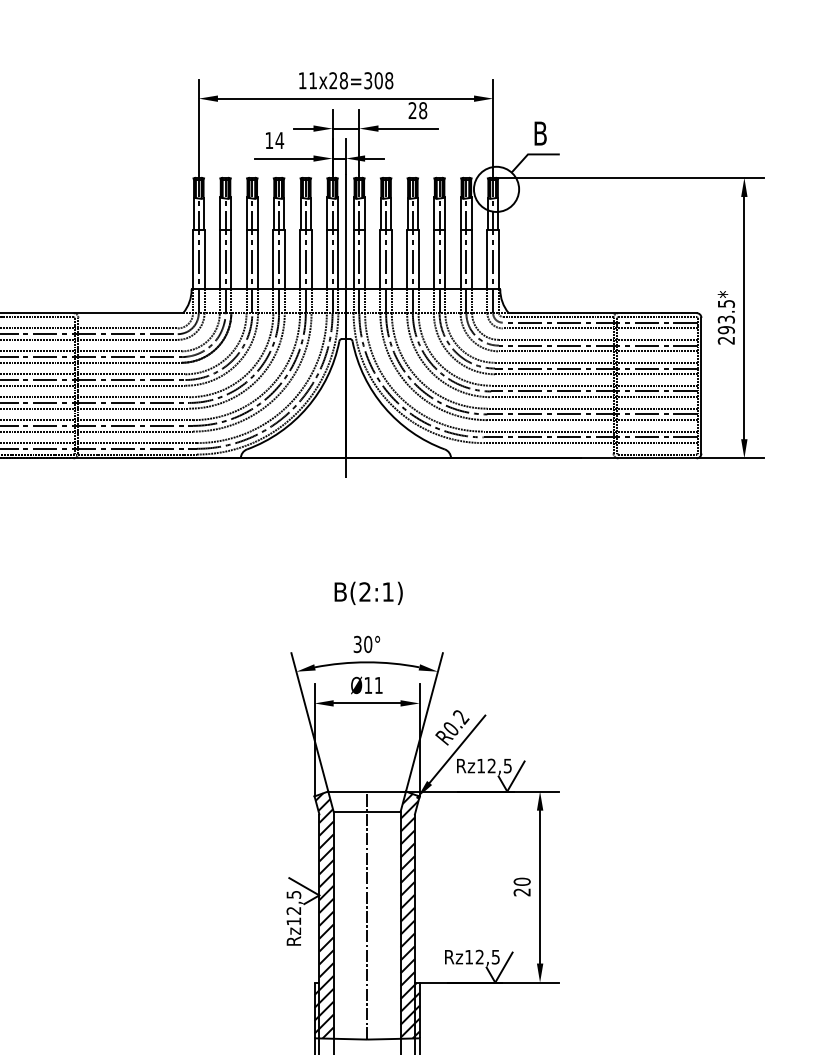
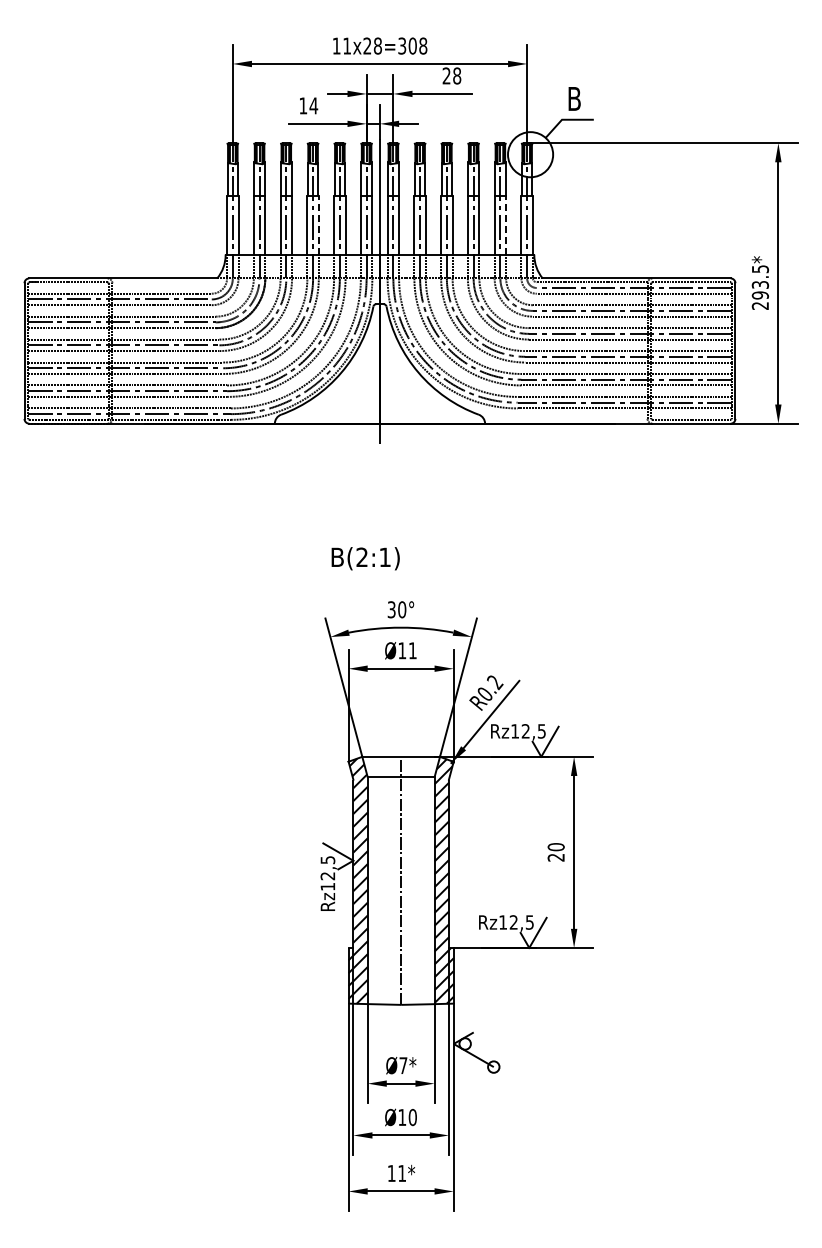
line: (284, 259) -> (318, 224), solid -> dashed
line: (472, 259) -> (506, 224), solid -> dashed
text: (368, 593) -> (365, 558), moved

